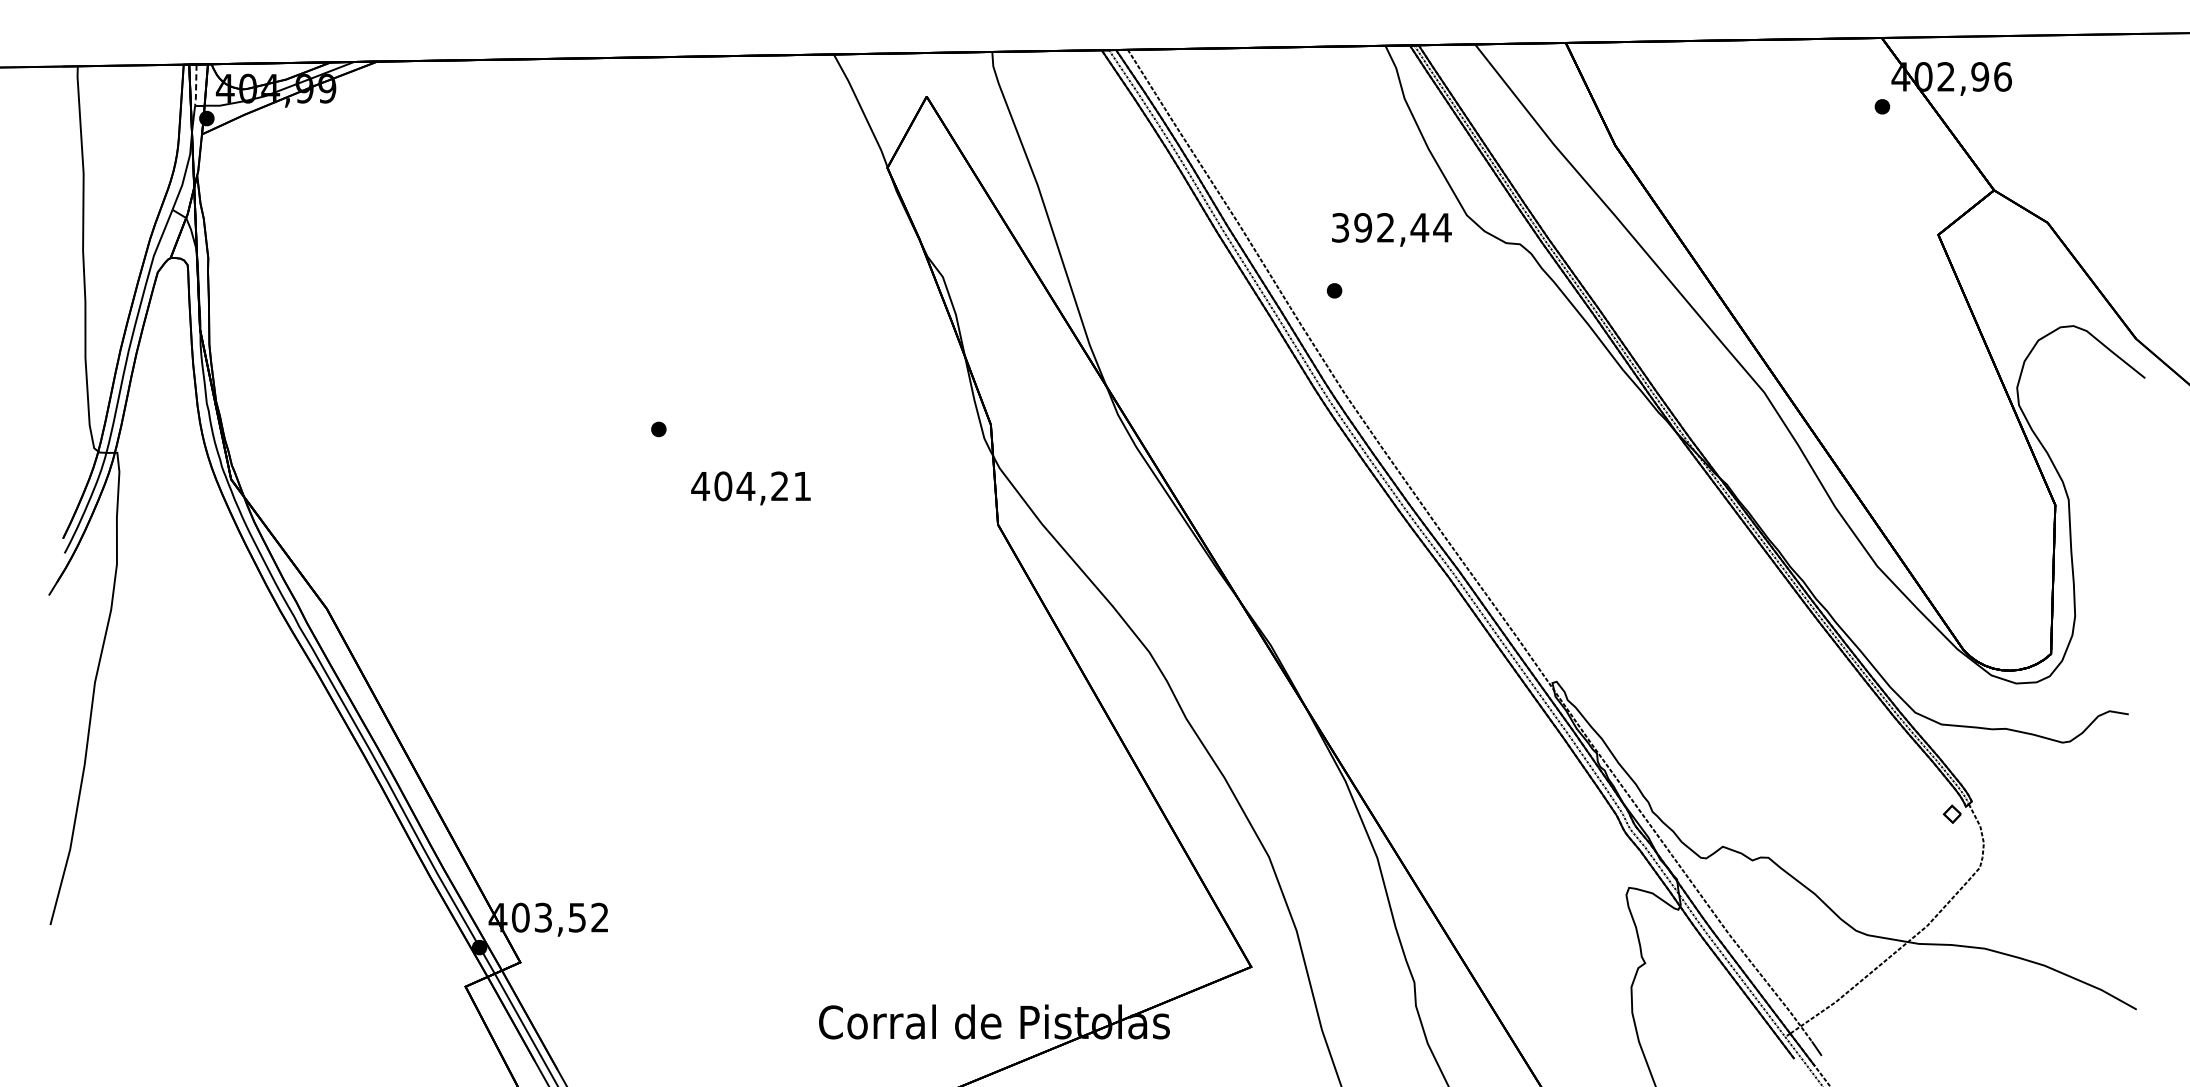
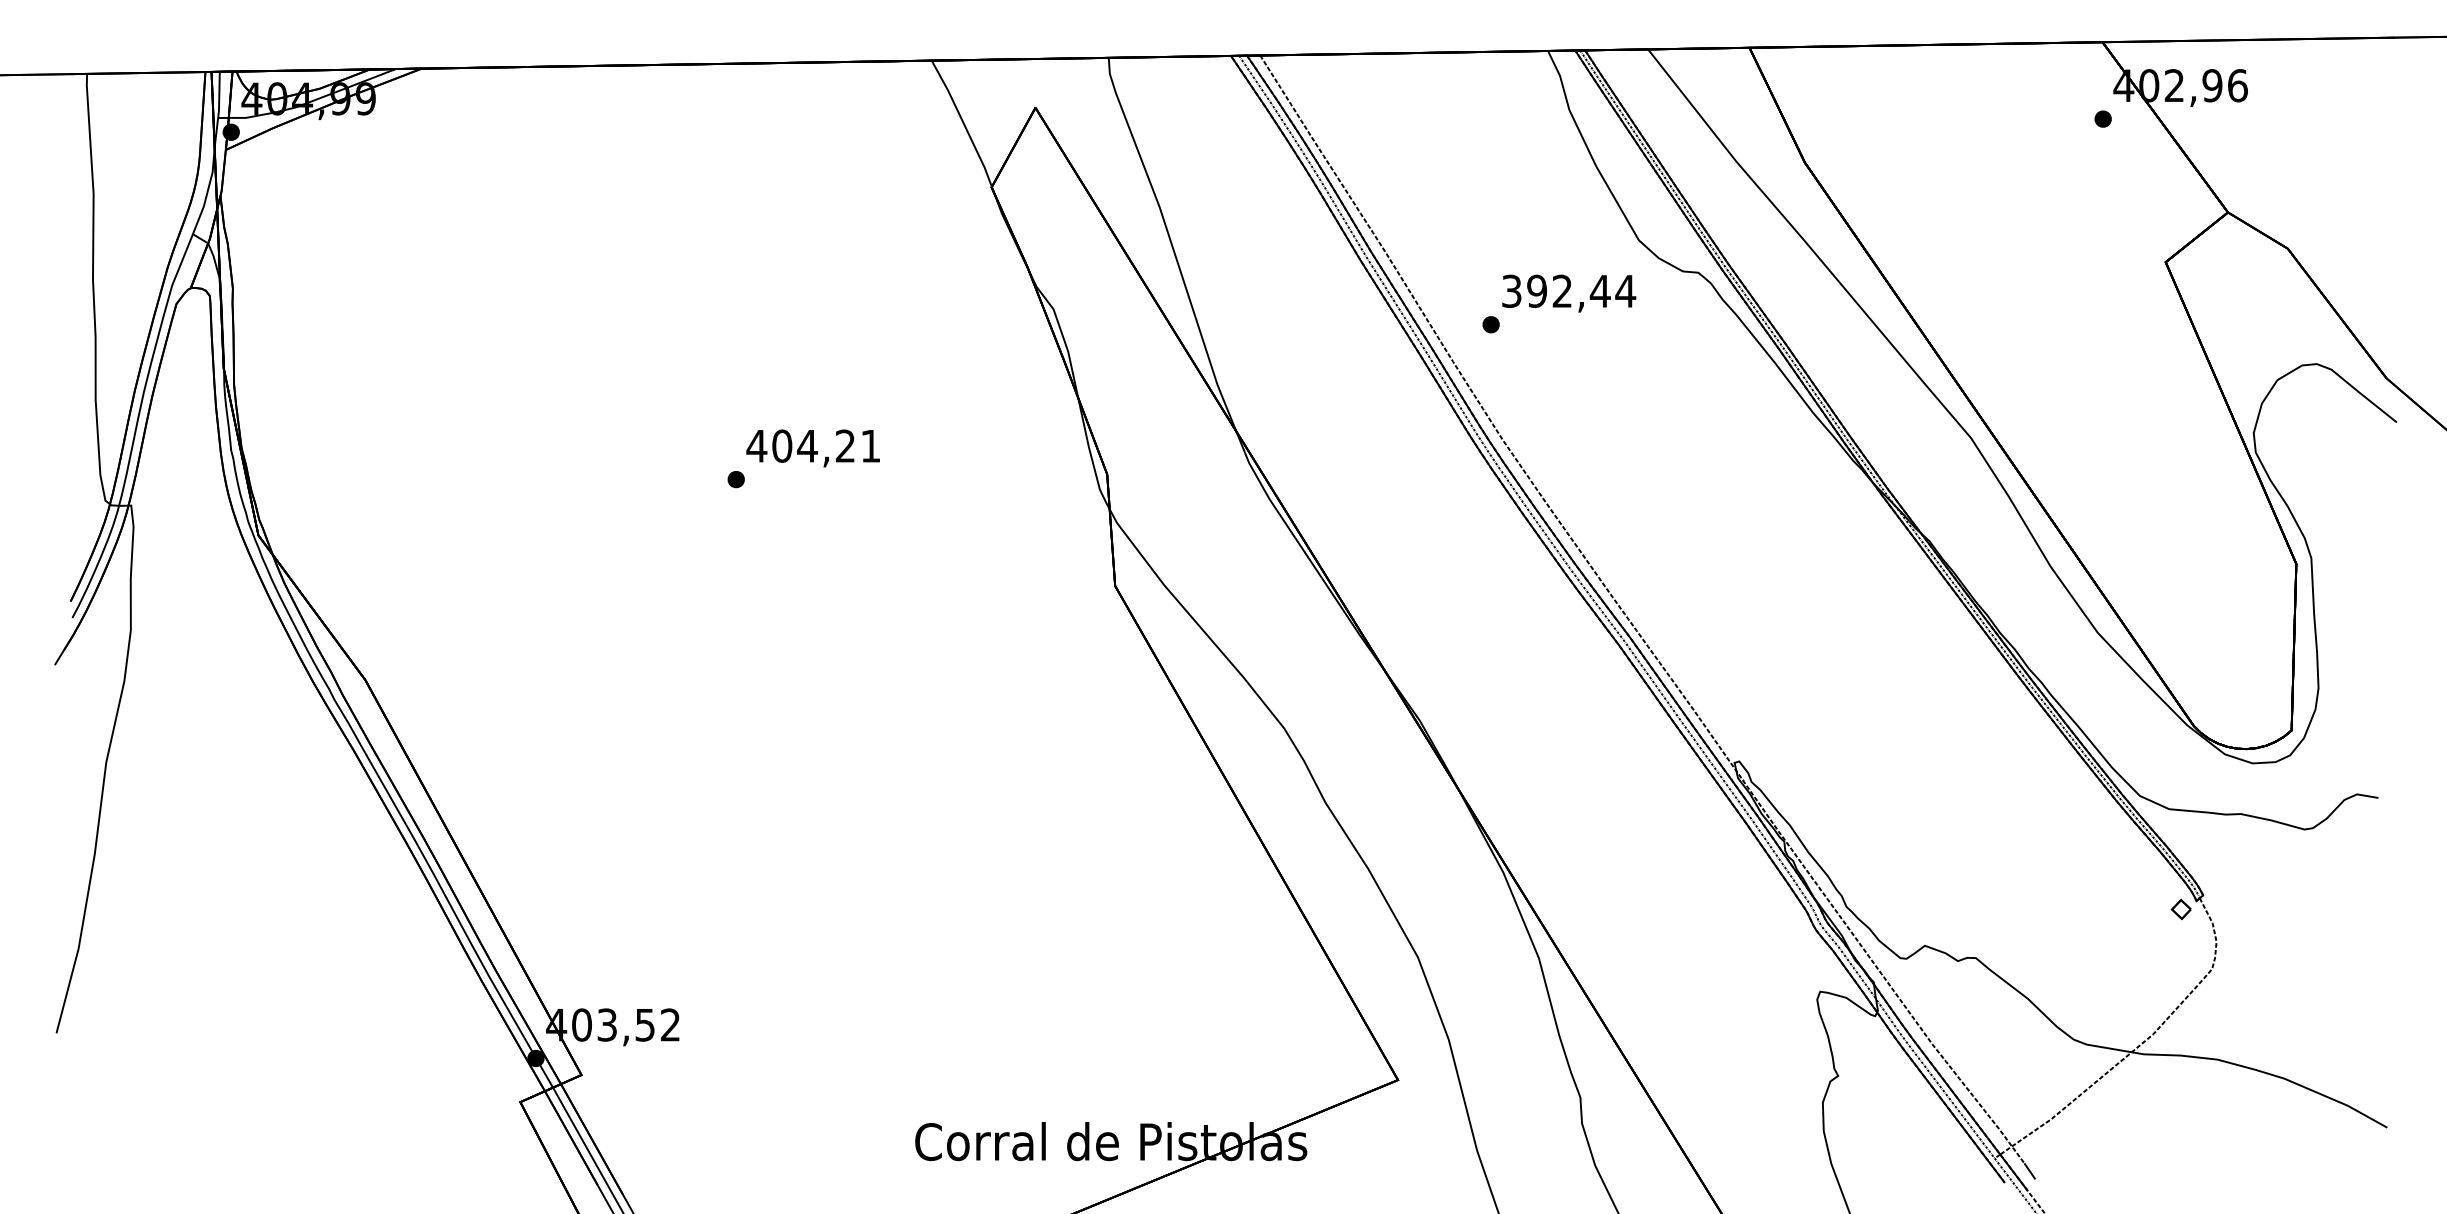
line: (196, 86) -> (219, 96), dashed -> solid
text: (1392, 229) -> (1569, 293), moved
text: (750, 488) -> (812, 448), moved

